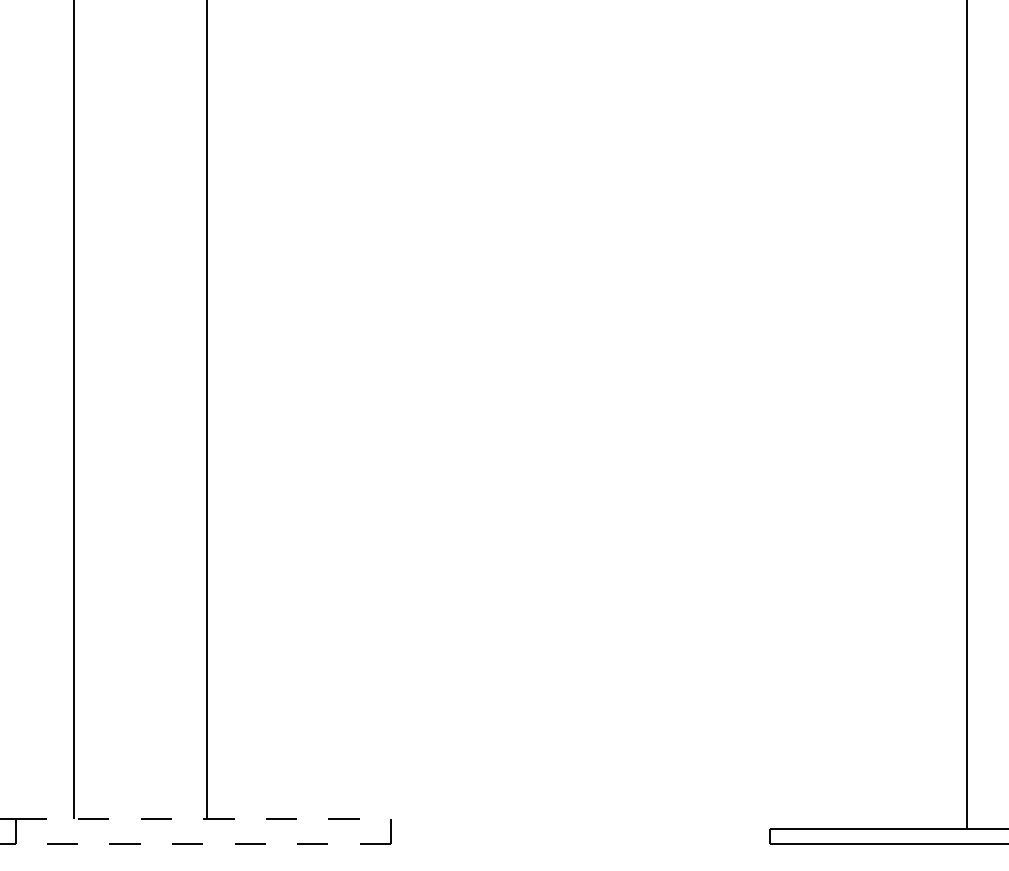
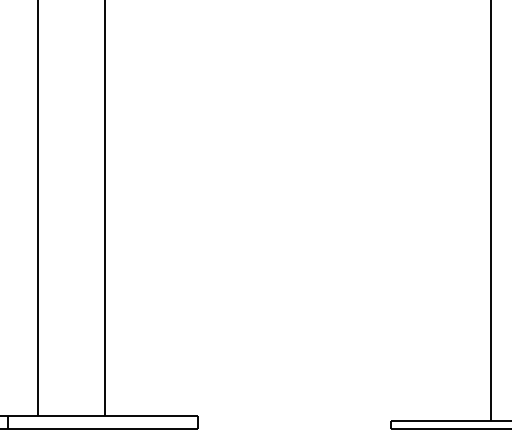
line: (204, 818) -> (103, 415), dashed -> solid
line: (202, 844) -> (102, 428), dashed -> solid

